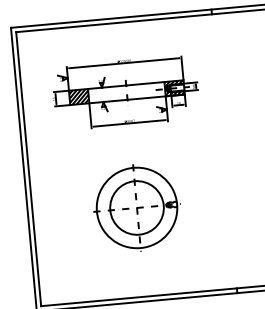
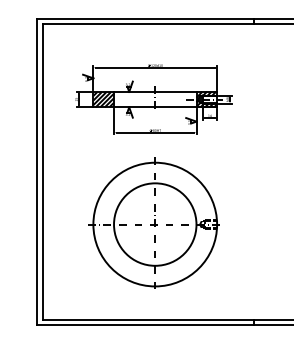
part: (135, 206) -> (153, 222), size x1.43

